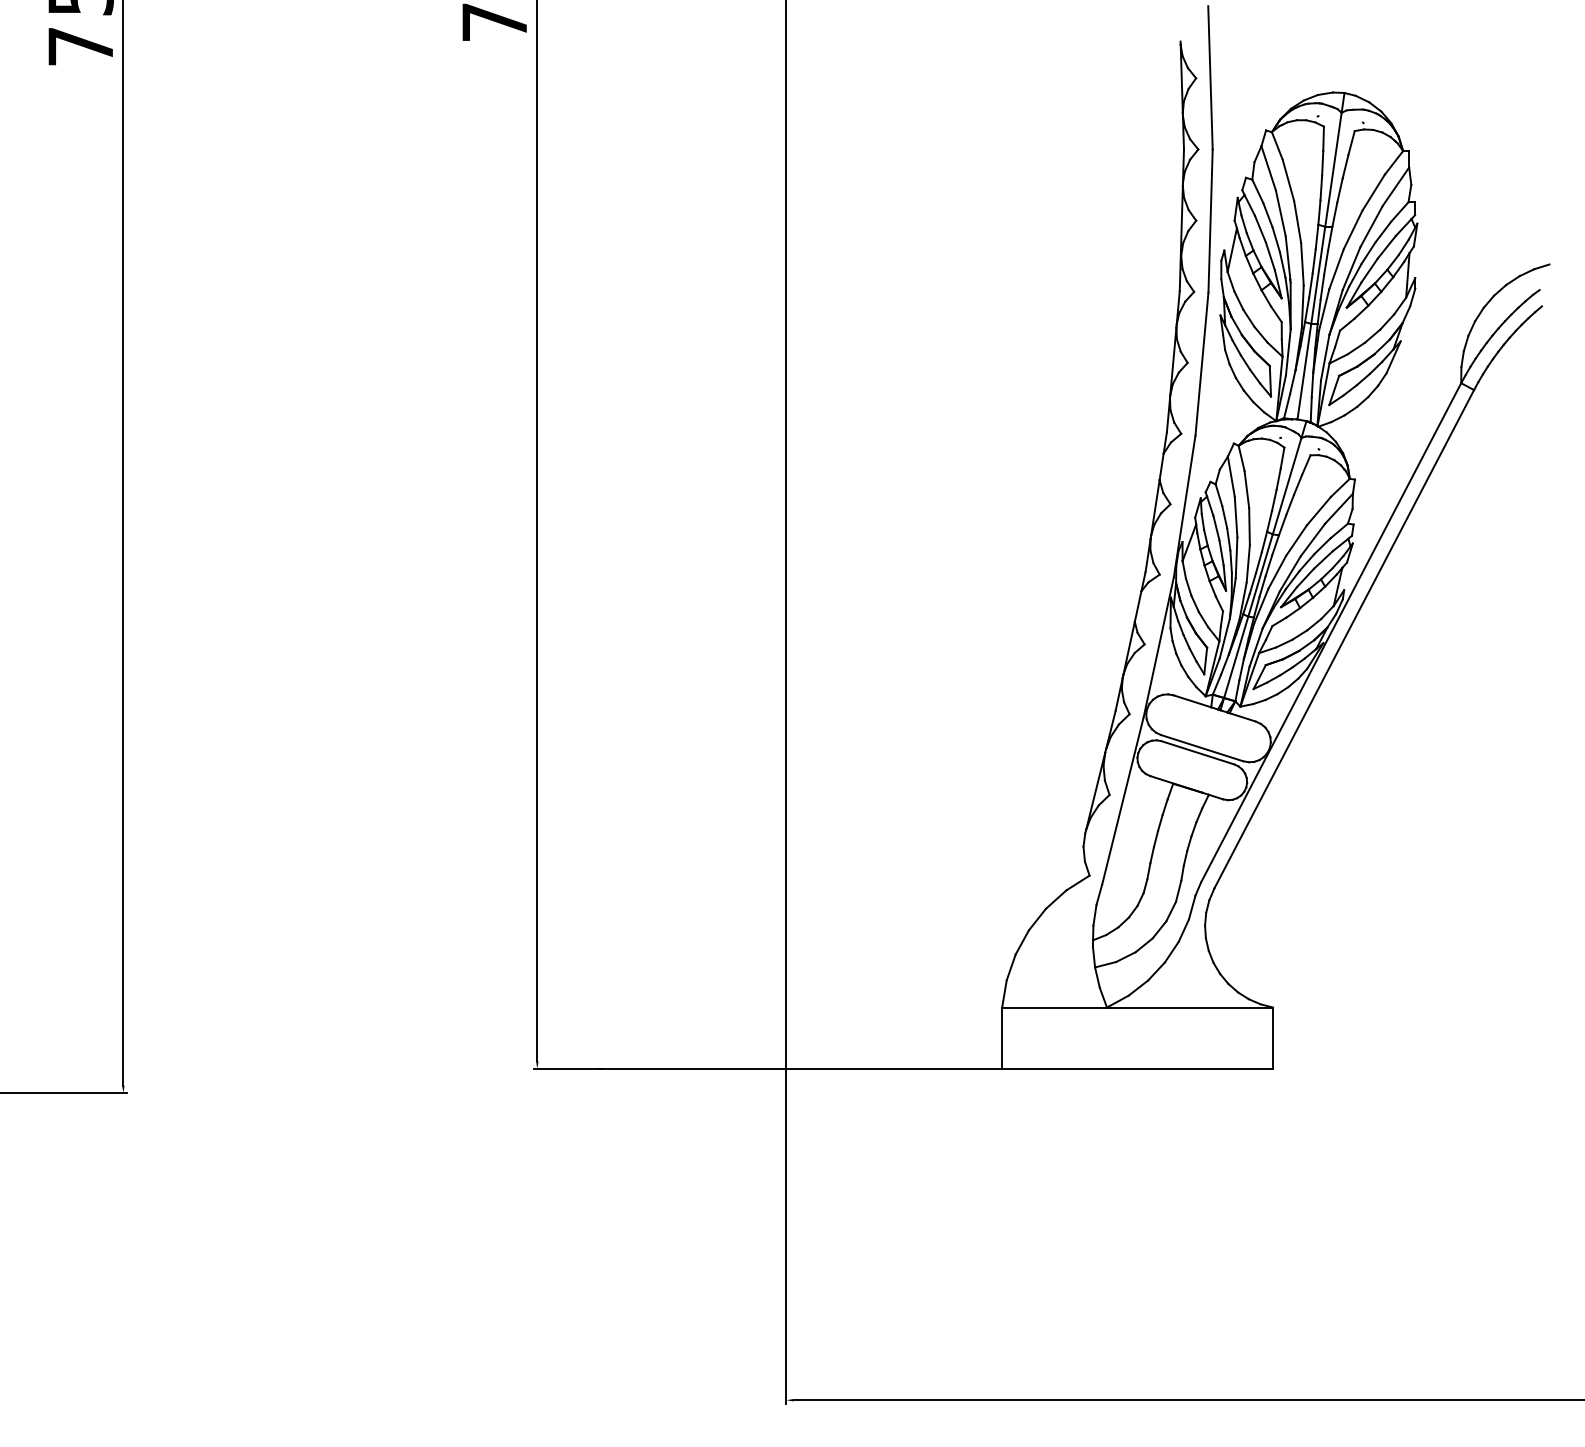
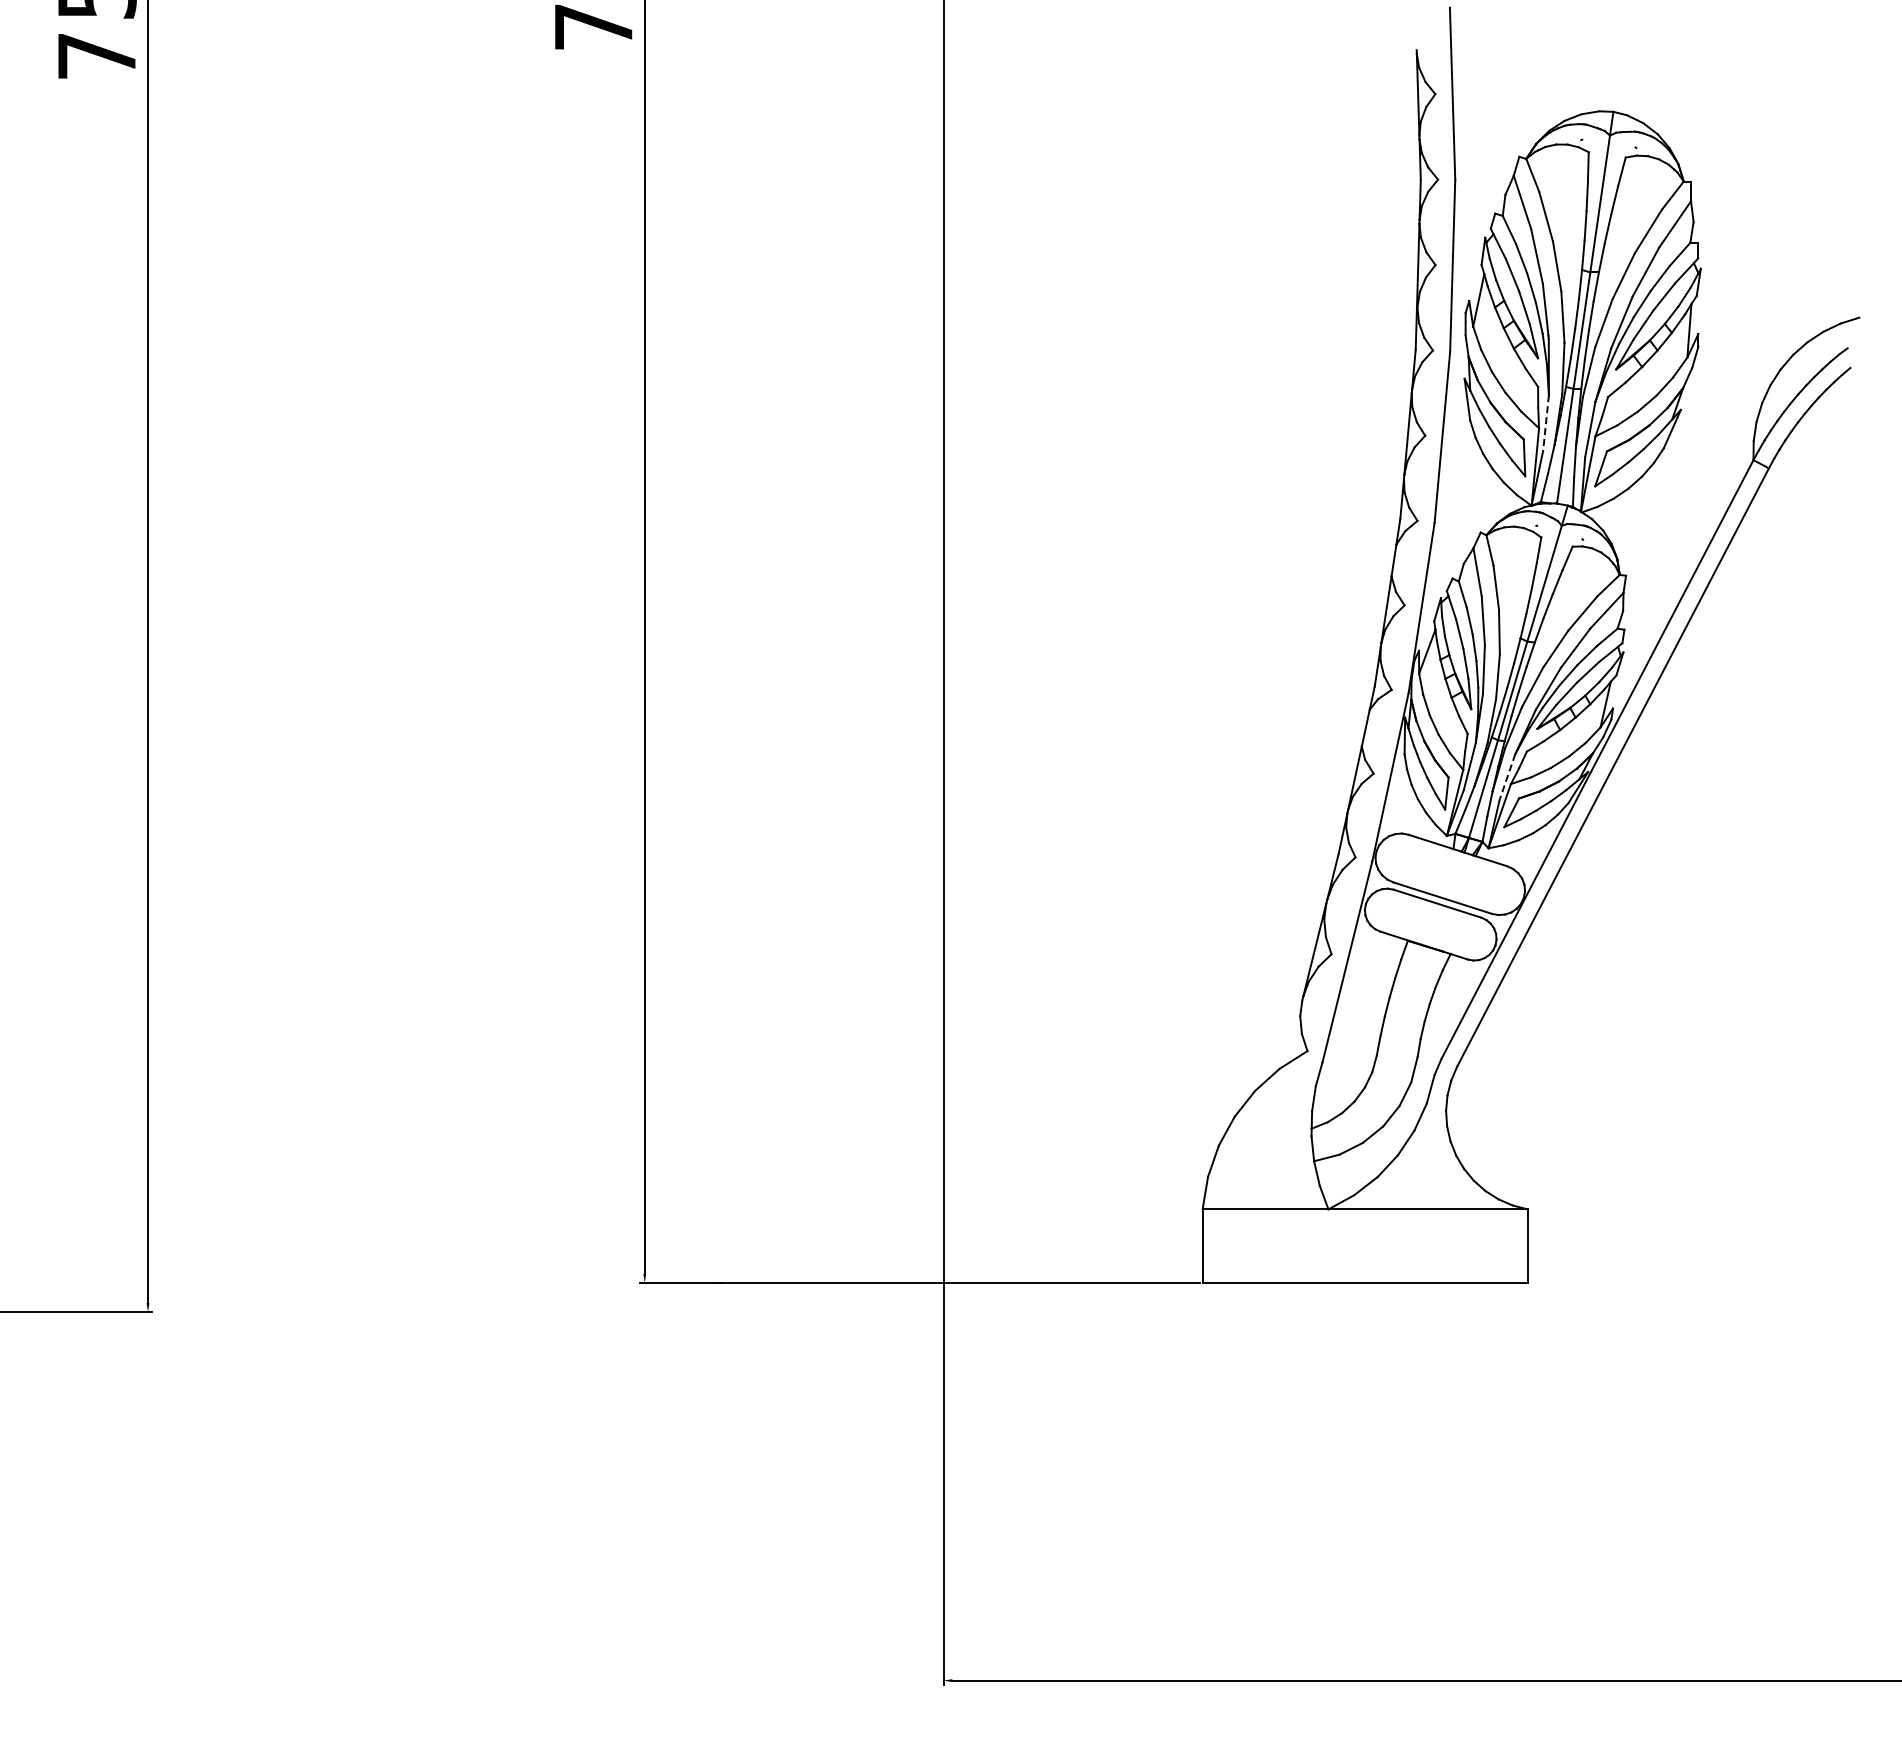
line: (1288, 352) -> (1546, 423), solid -> dashed
line: (1256, 647) -> (1507, 777), solid -> dashed

